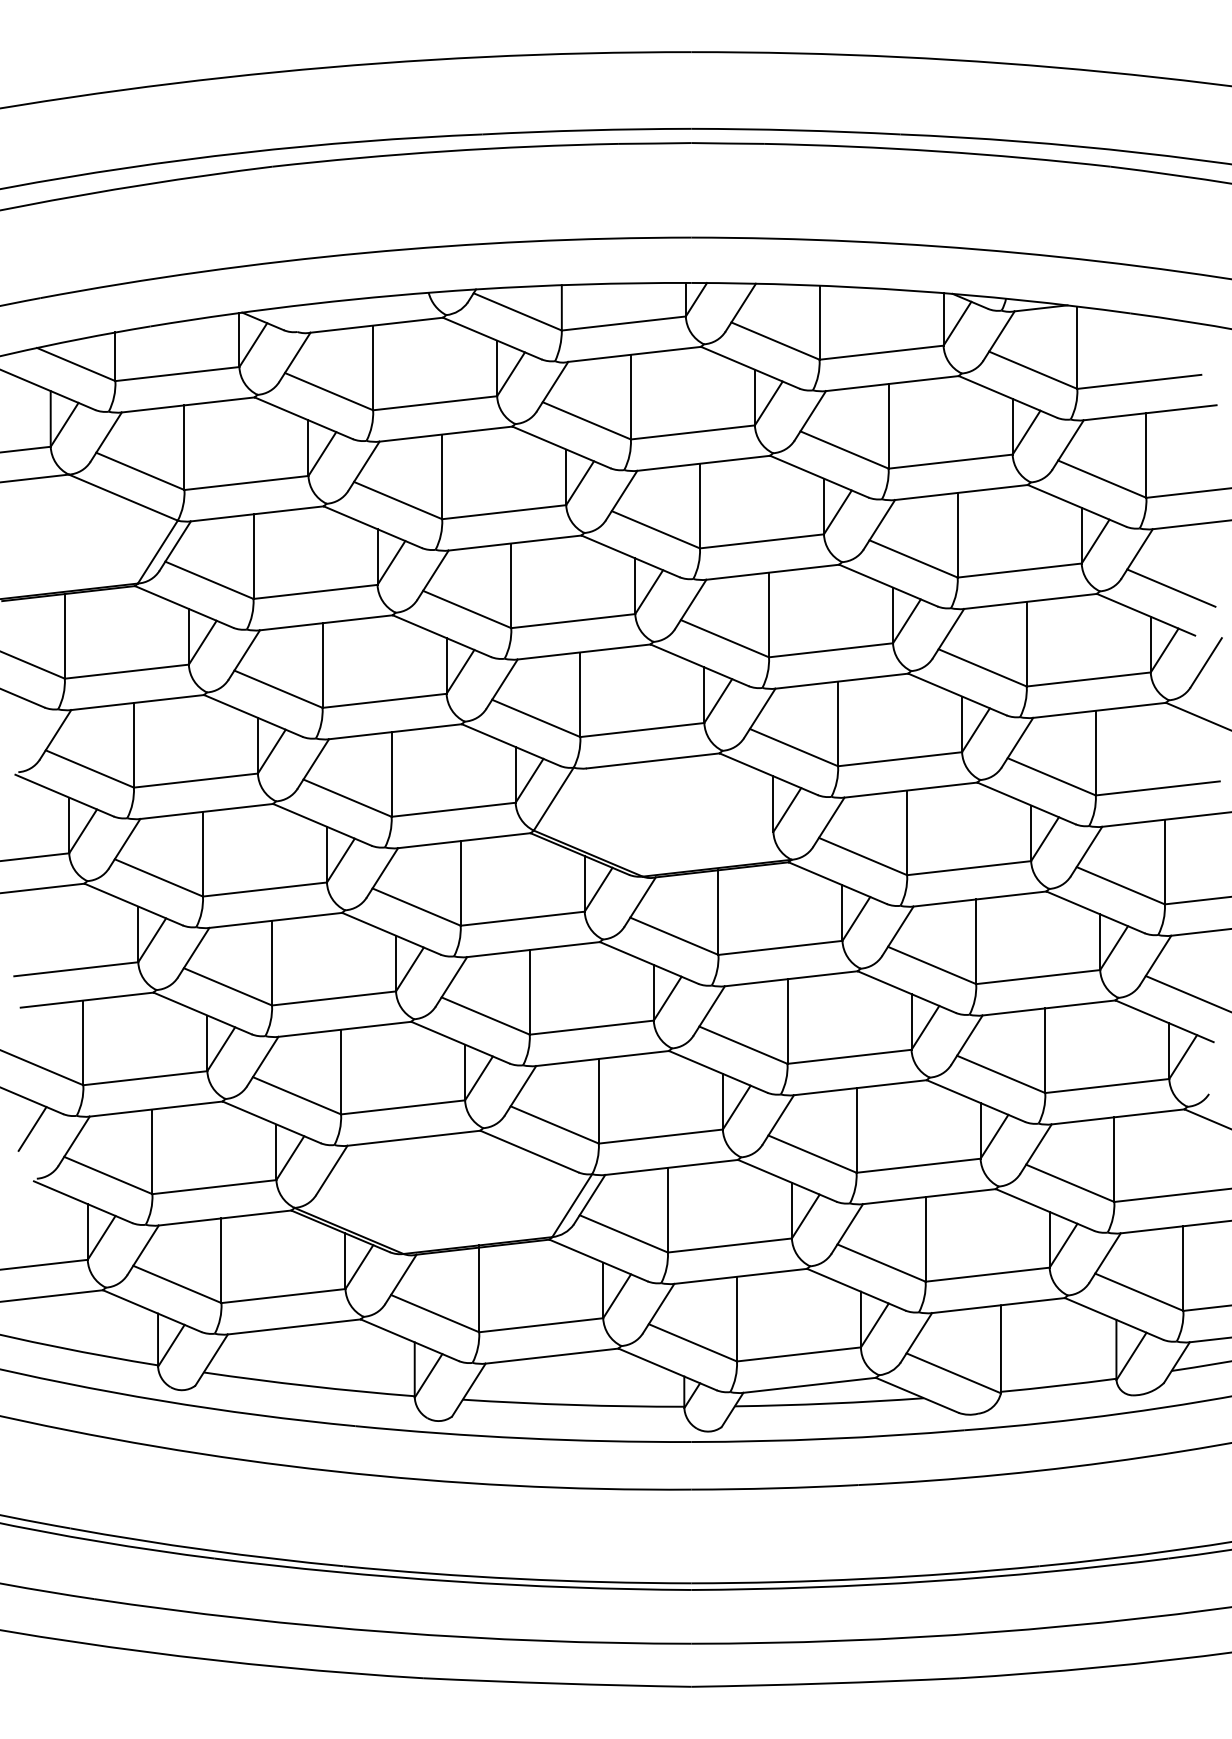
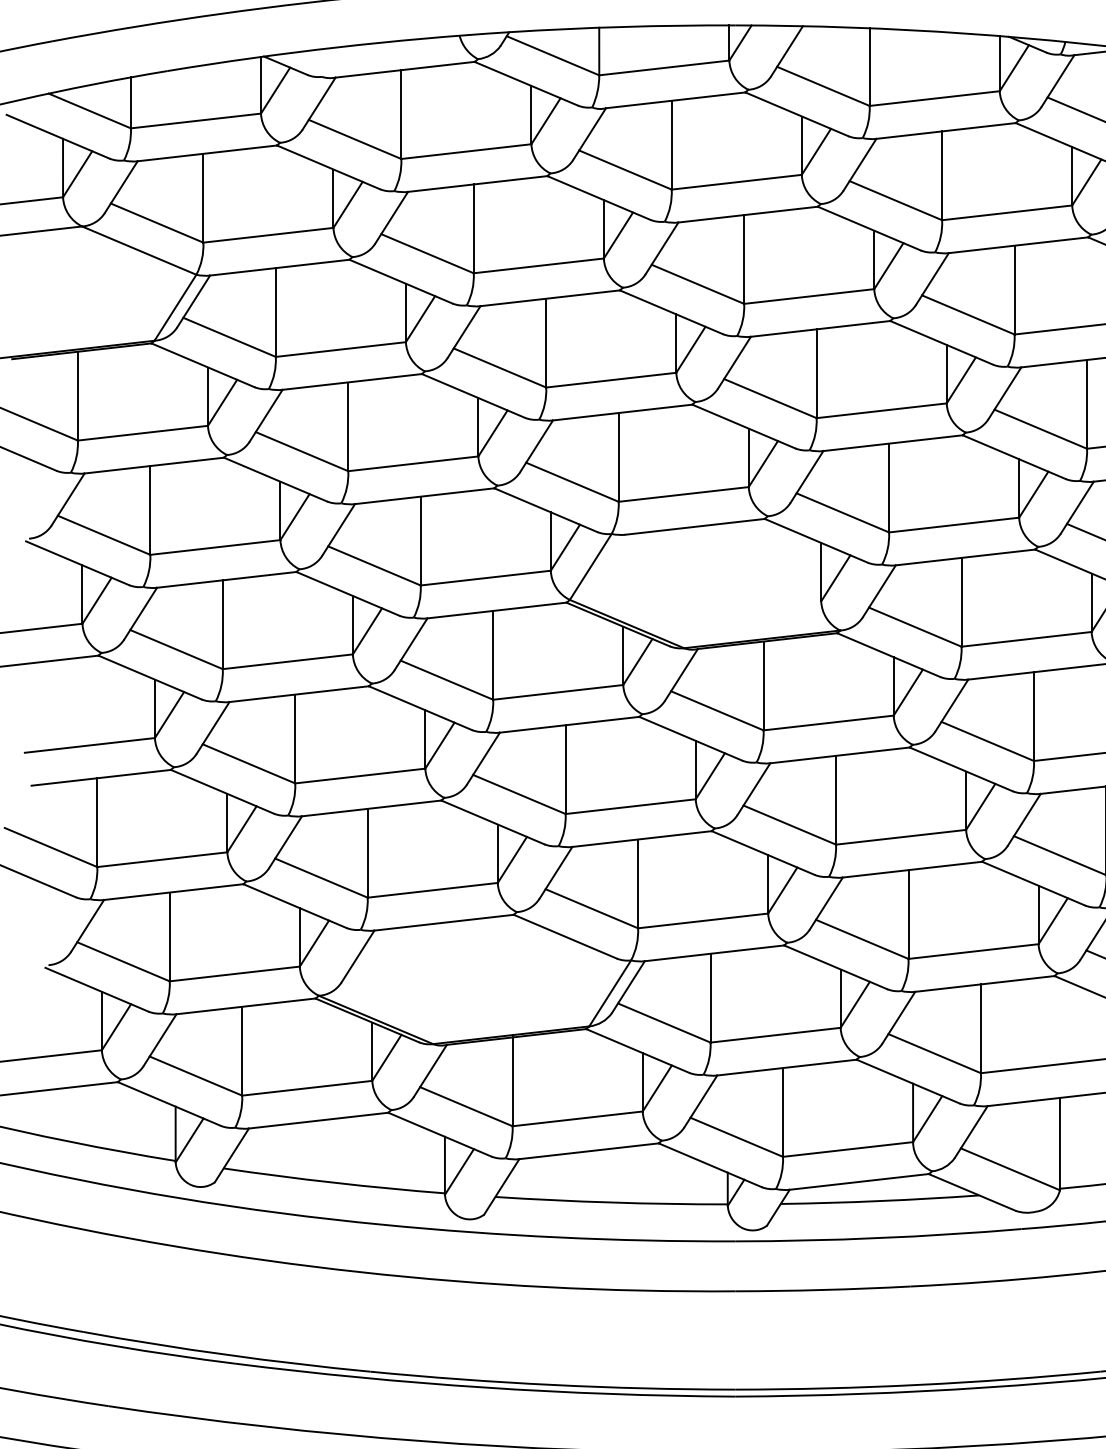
line: (32, 1128) -> (43, 912), removed

